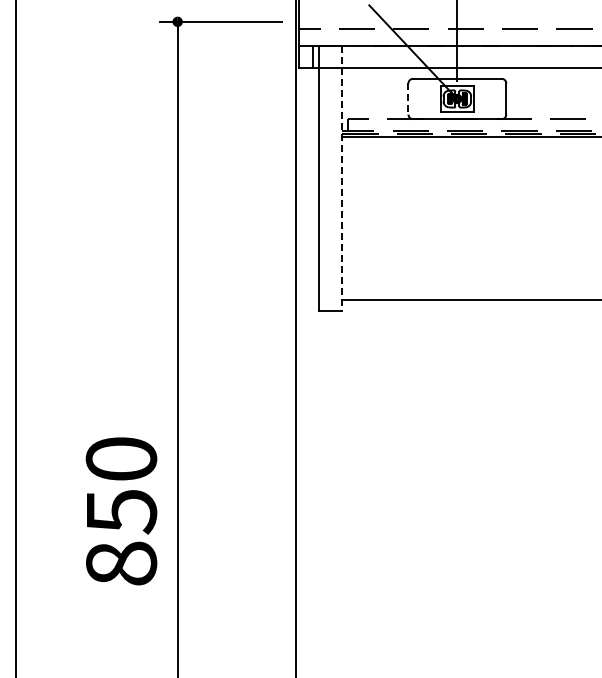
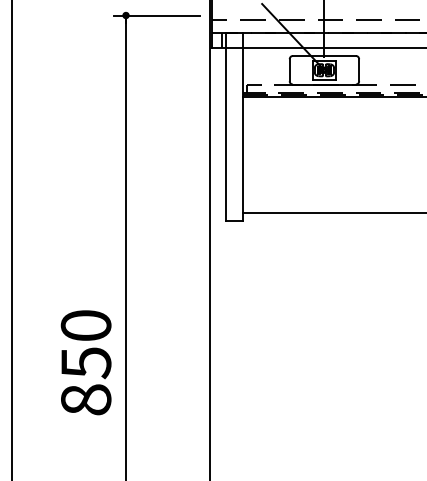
line: (408, 99) -> (289, 70), dashed -> solid
line: (342, 178) -> (242, 126), dashed -> solid

